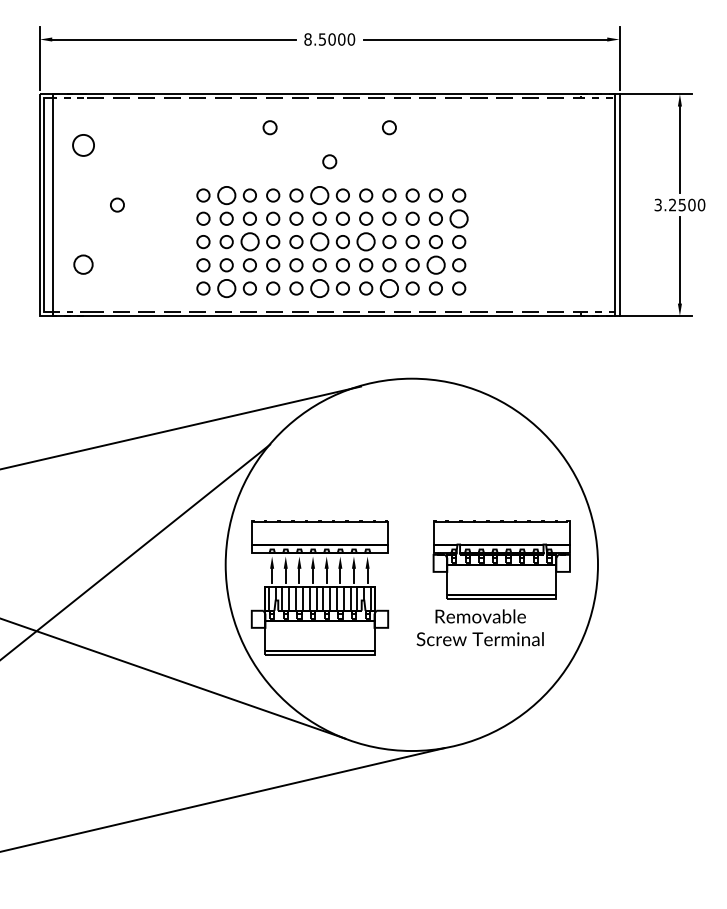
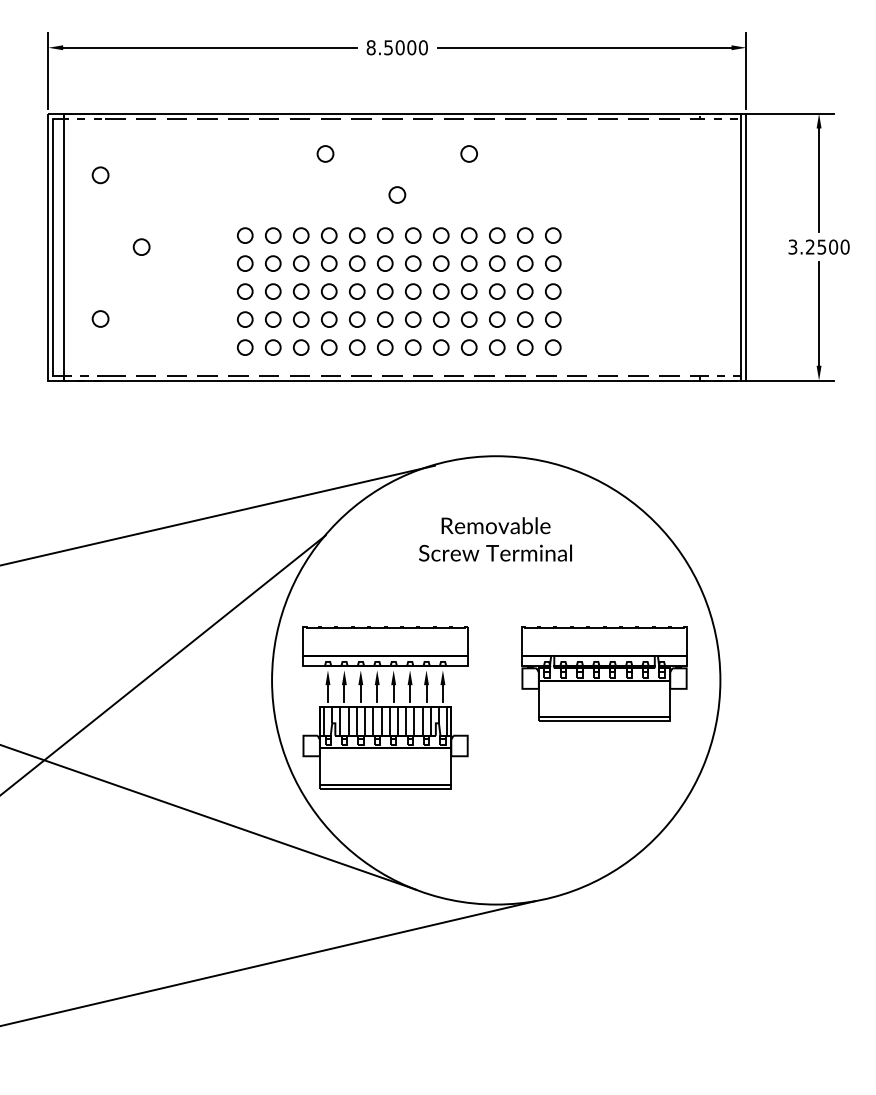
circle: (82, 145) -> (99, 175), size x0.62
circle: (226, 195) -> (273, 235), size x0.71
circle: (319, 195) -> (385, 235), size x0.71
circle: (459, 218) -> (553, 263), size x0.71
circle: (249, 242) -> (300, 292), size x0.71
circle: (319, 242) -> (385, 292), size x0.71
circle: (366, 242) -> (441, 292), size x0.71
circle: (82, 264) -> (99, 318), size x0.71
circle: (435, 265) -> (524, 319), size x0.71
circle: (226, 288) -> (273, 347), size x0.71
circle: (319, 288) -> (385, 347), size x0.71
circle: (389, 288) -> (469, 347), size x0.71
text: (479, 627) -> (494, 539), moved

